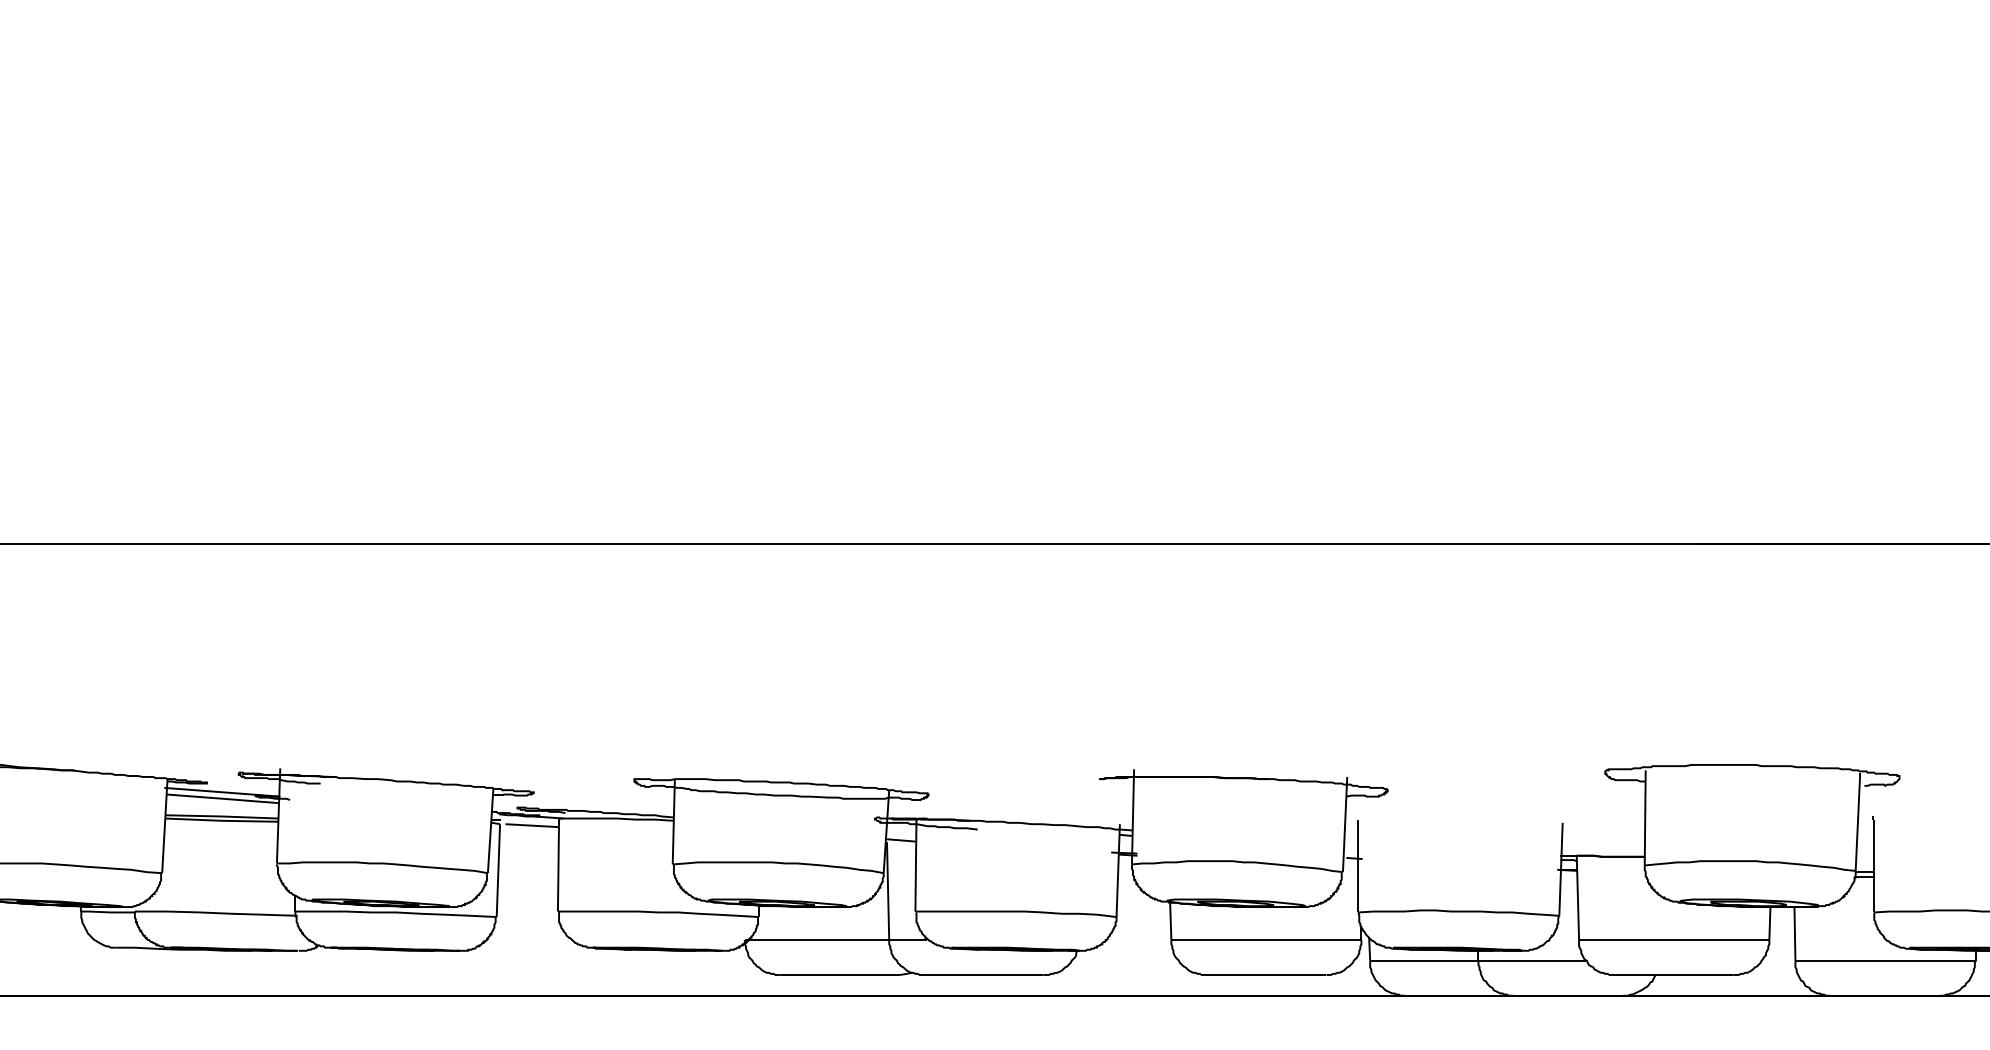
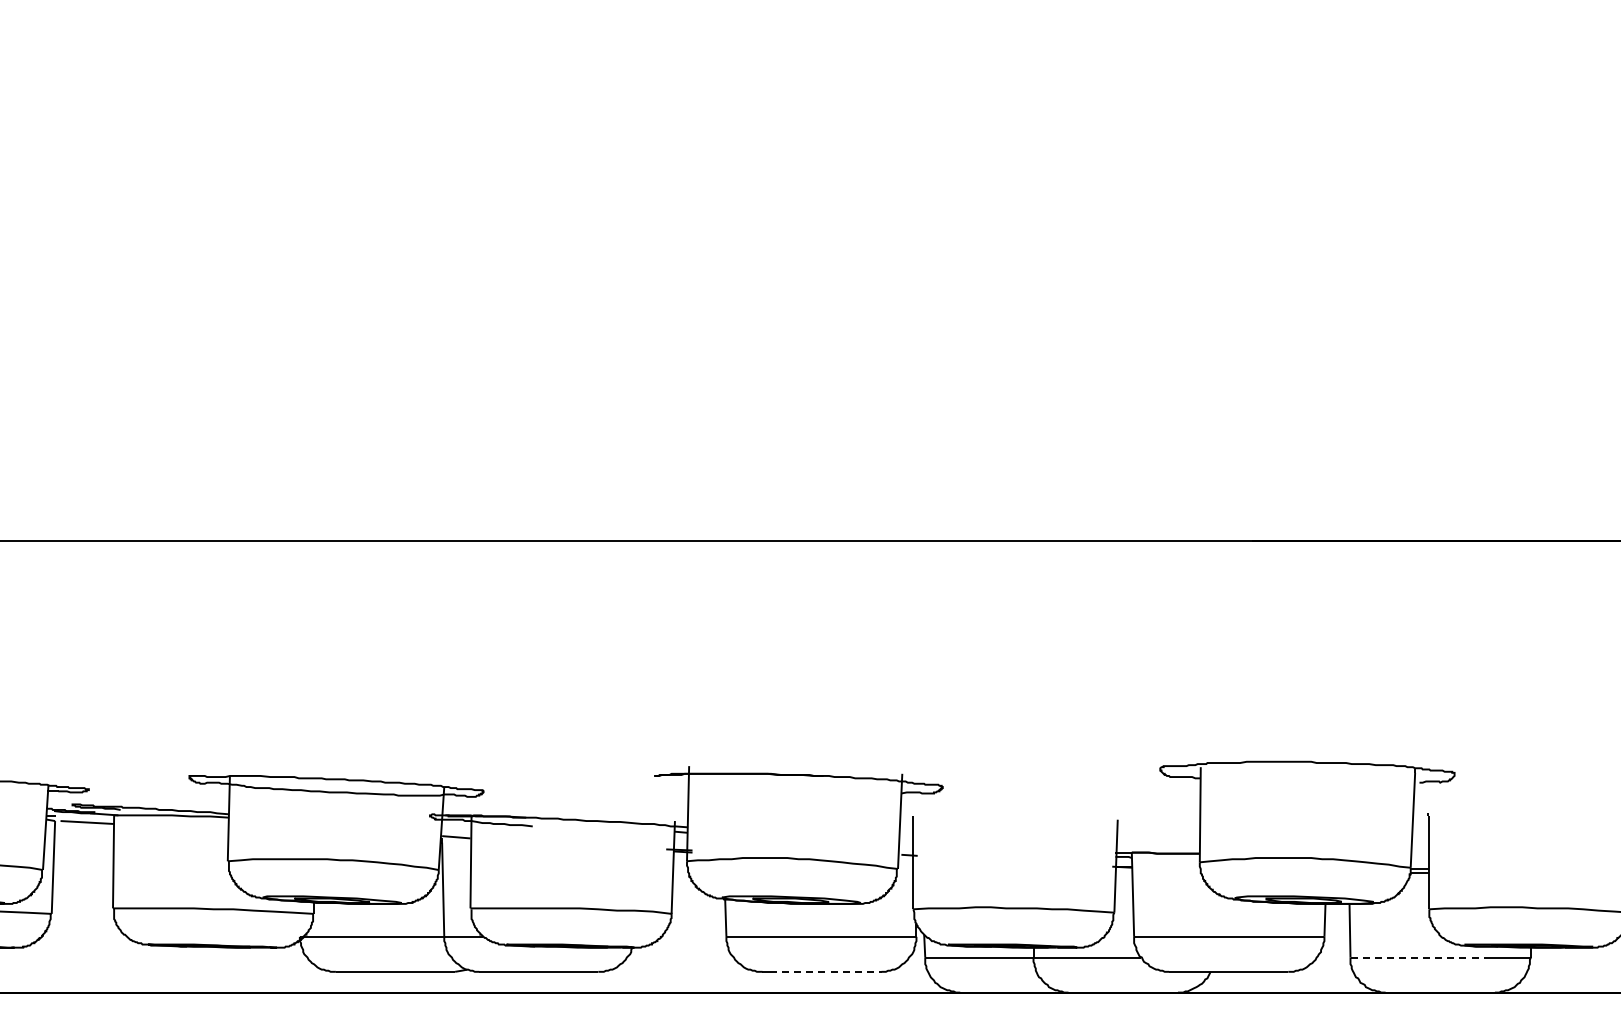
line: (1865, 960) -> (1420, 957), solid -> dashed
line: (1270, 974) -> (825, 971), solid -> dashed

